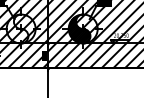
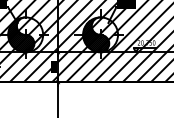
hatch: (17, 28) -> (21, 34), added

